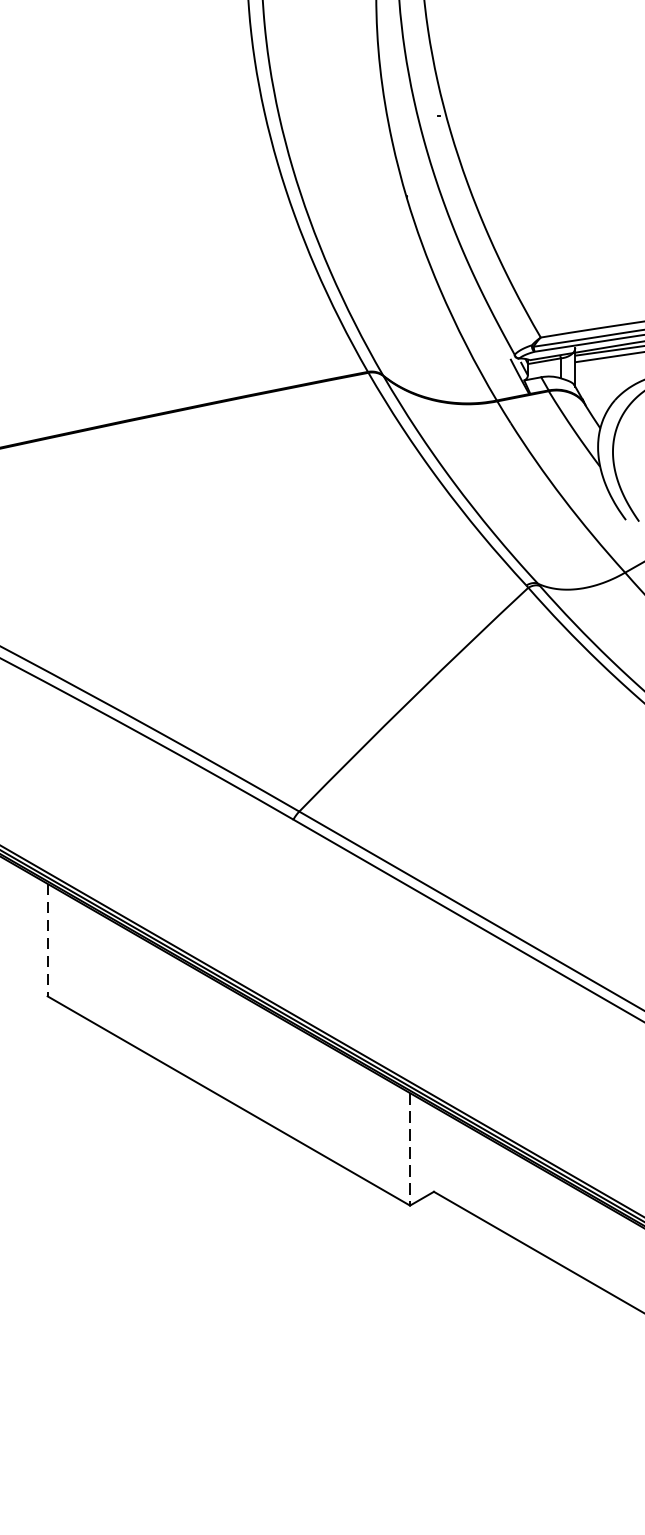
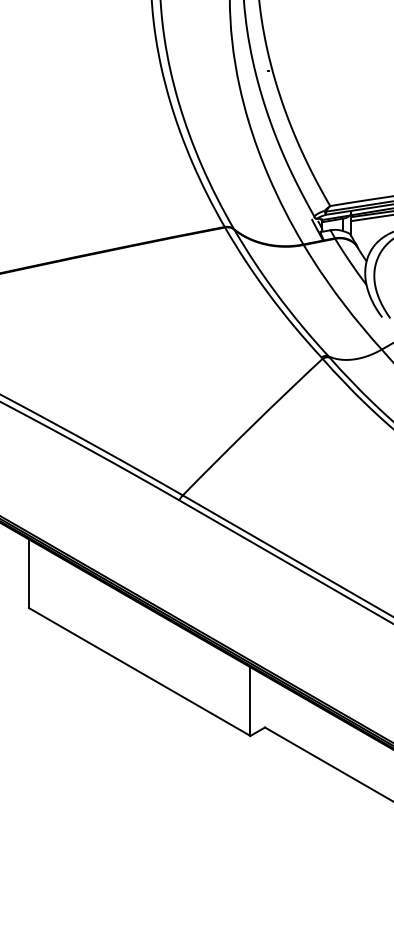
line: (48, 941) -> (29, 574), dashed -> solid
line: (410, 1150) -> (250, 702), dashed -> solid

